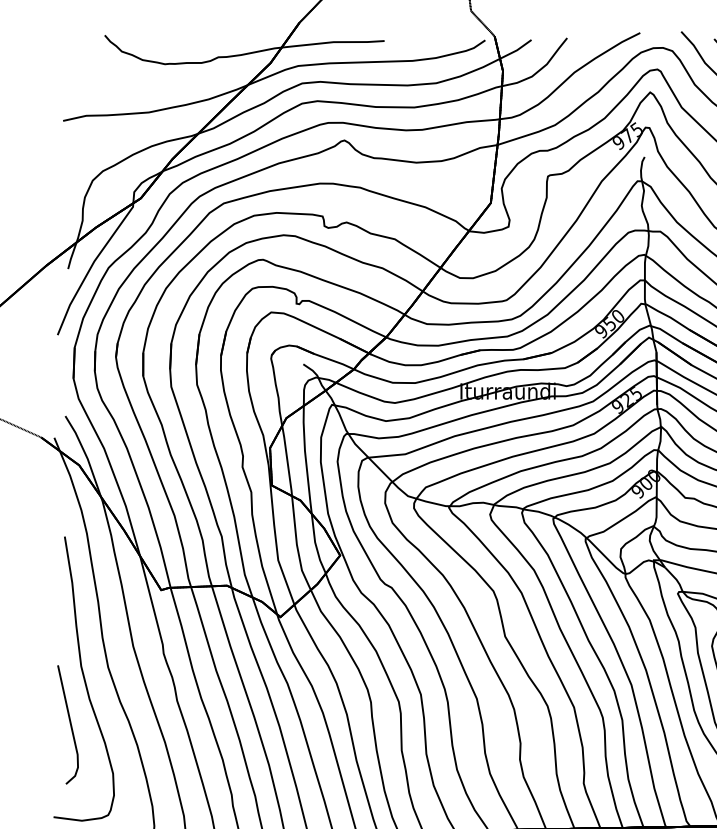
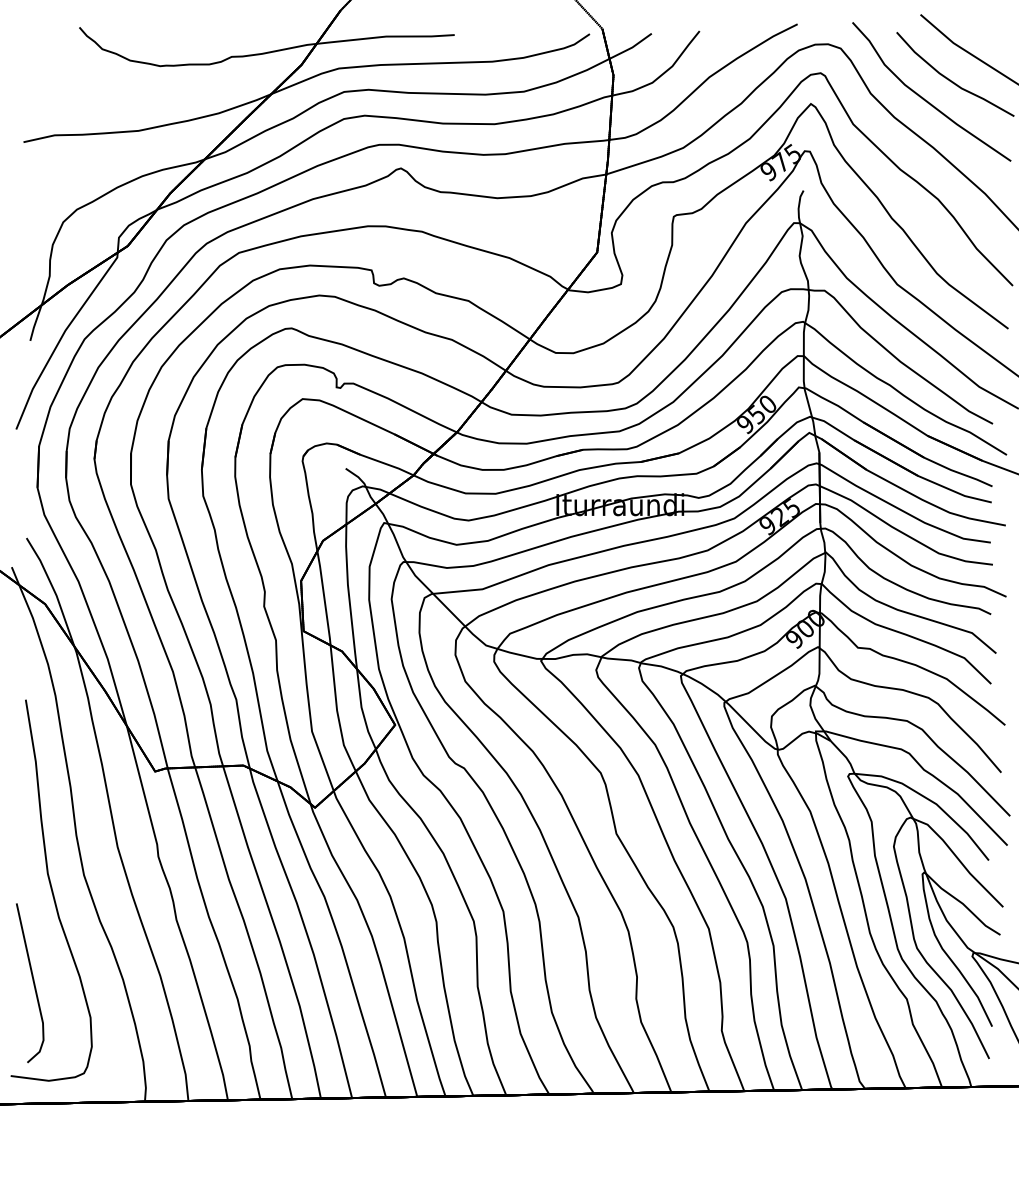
curve: (69, 723) -> (32, 981), moved

